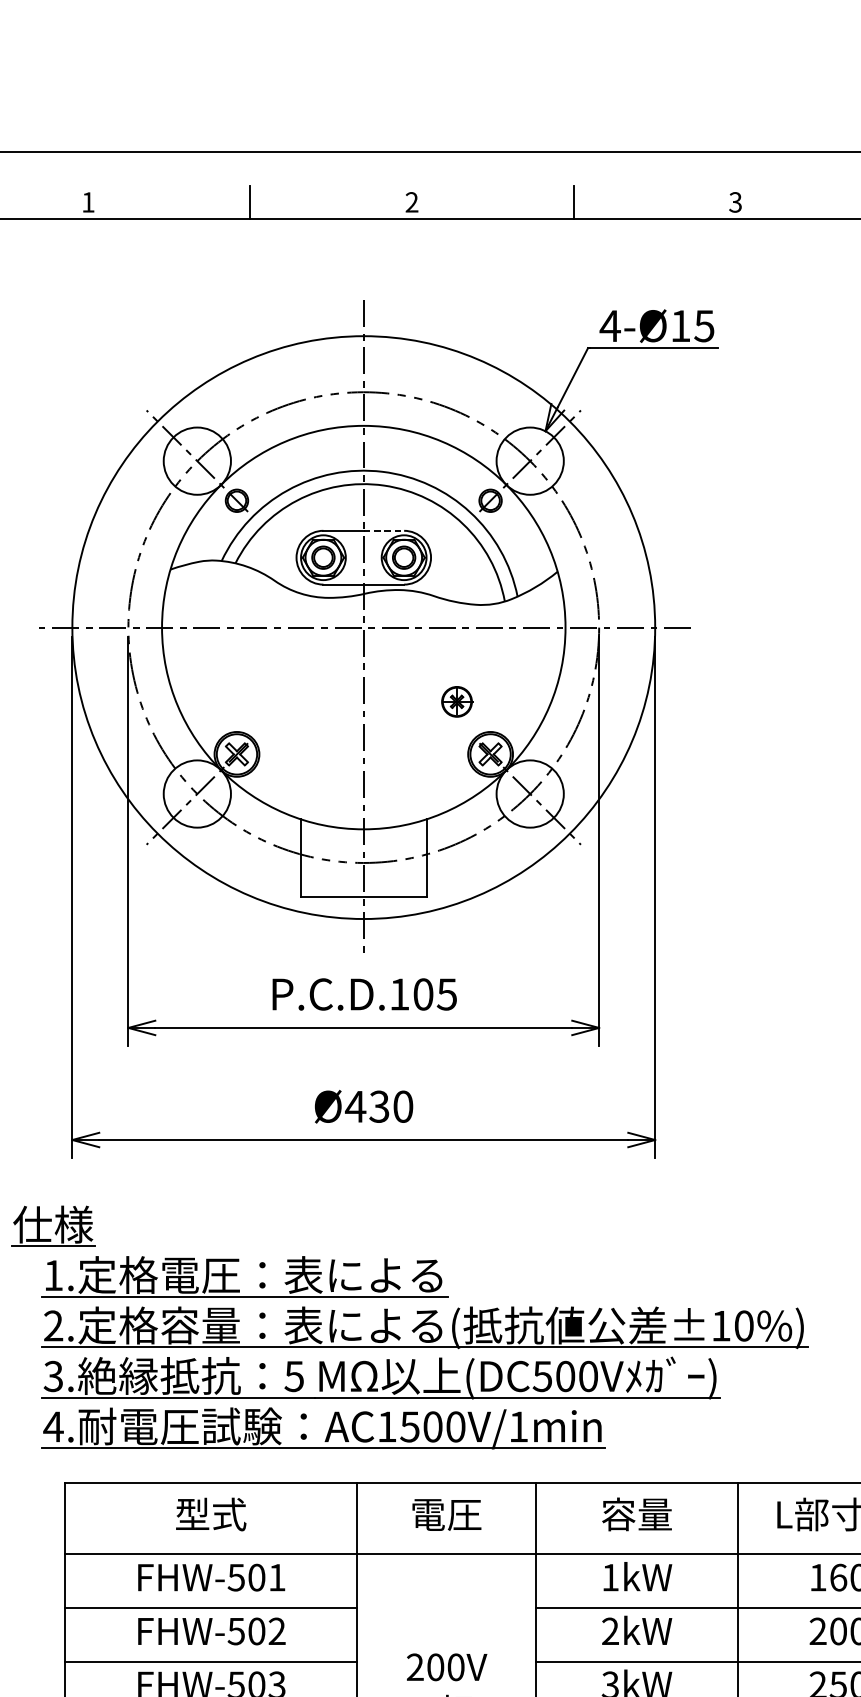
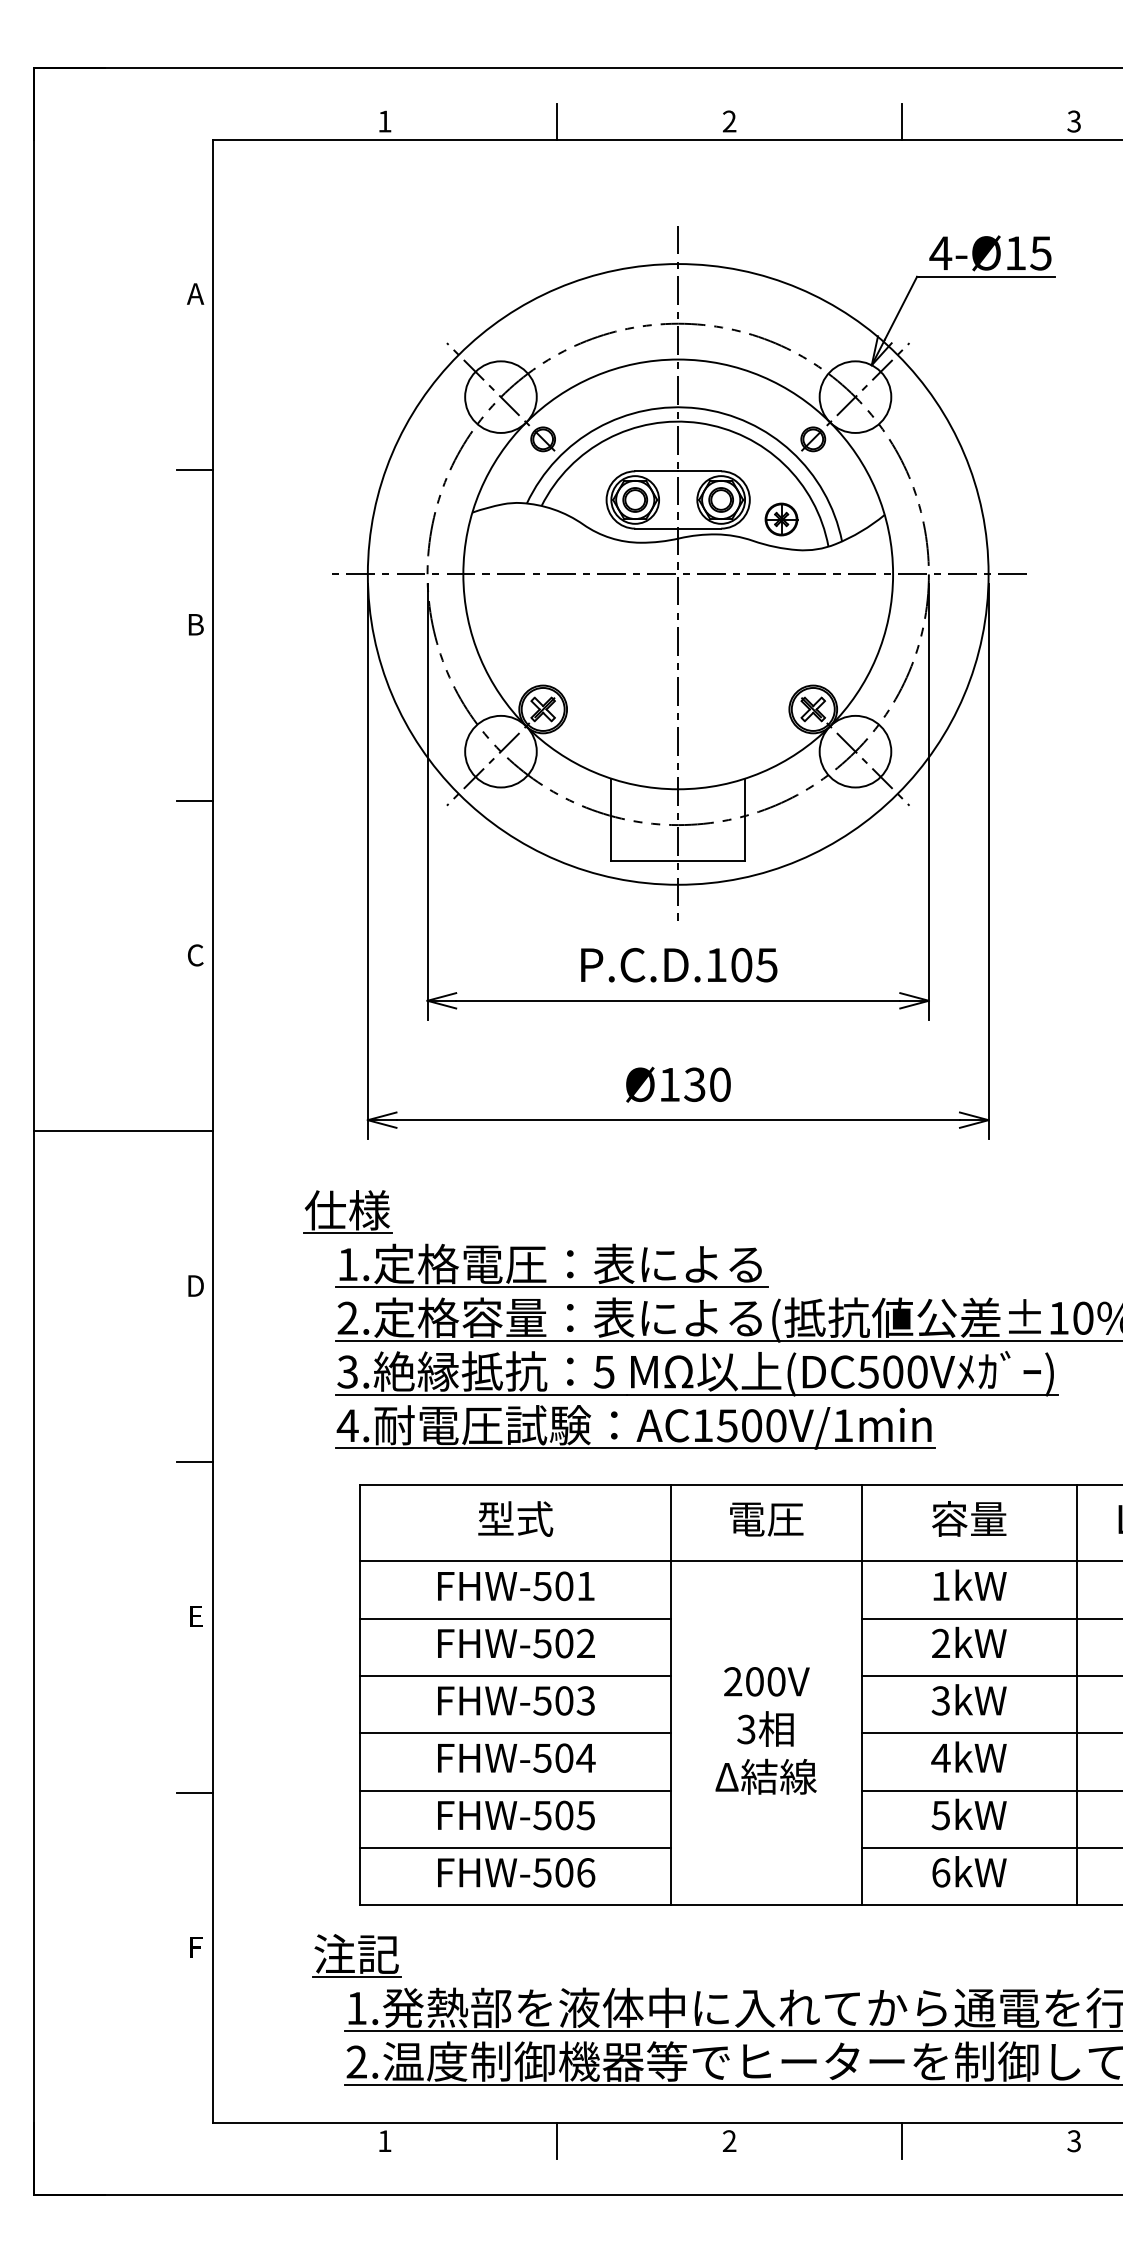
line: (384, 530) -> (700, 471), dashed -> solid
part: (456, 701) -> (781, 519), moved
text: (355, 1106) -> (669, 1084), Ø430 -> Ø130

